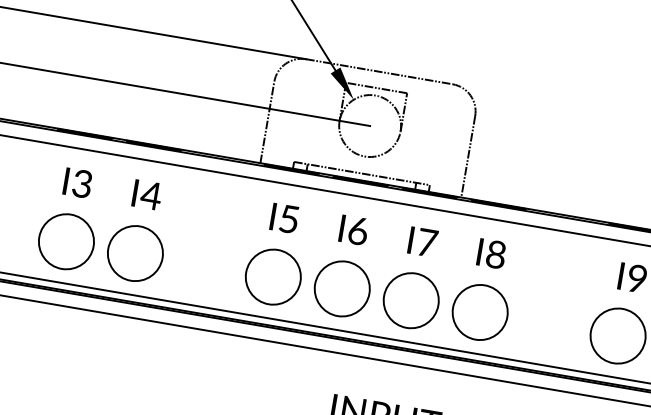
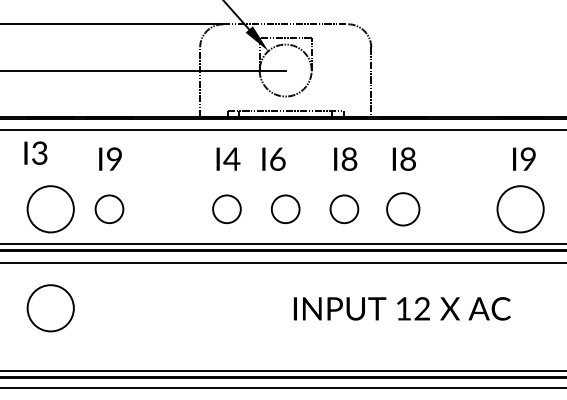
text: (77, 182) -> (35, 152), moved
text: (150, 194) -> (113, 158), I4 -> I9
text: (288, 218) -> (231, 158), I5 -> I4
text: (353, 229) -> (273, 158), moved
text: (427, 242) -> (349, 158), I7 -> I8
circle: (135, 253) -> (109, 209), size x0.6
circle: (272, 277) -> (226, 209), size x0.6
circle: (342, 289) -> (285, 209), size x0.6
circle: (411, 300) -> (344, 209), size x0.6
circle: (480, 312) -> (403, 209), size x0.7
circle: (46, 358) -> (50, 308), added

